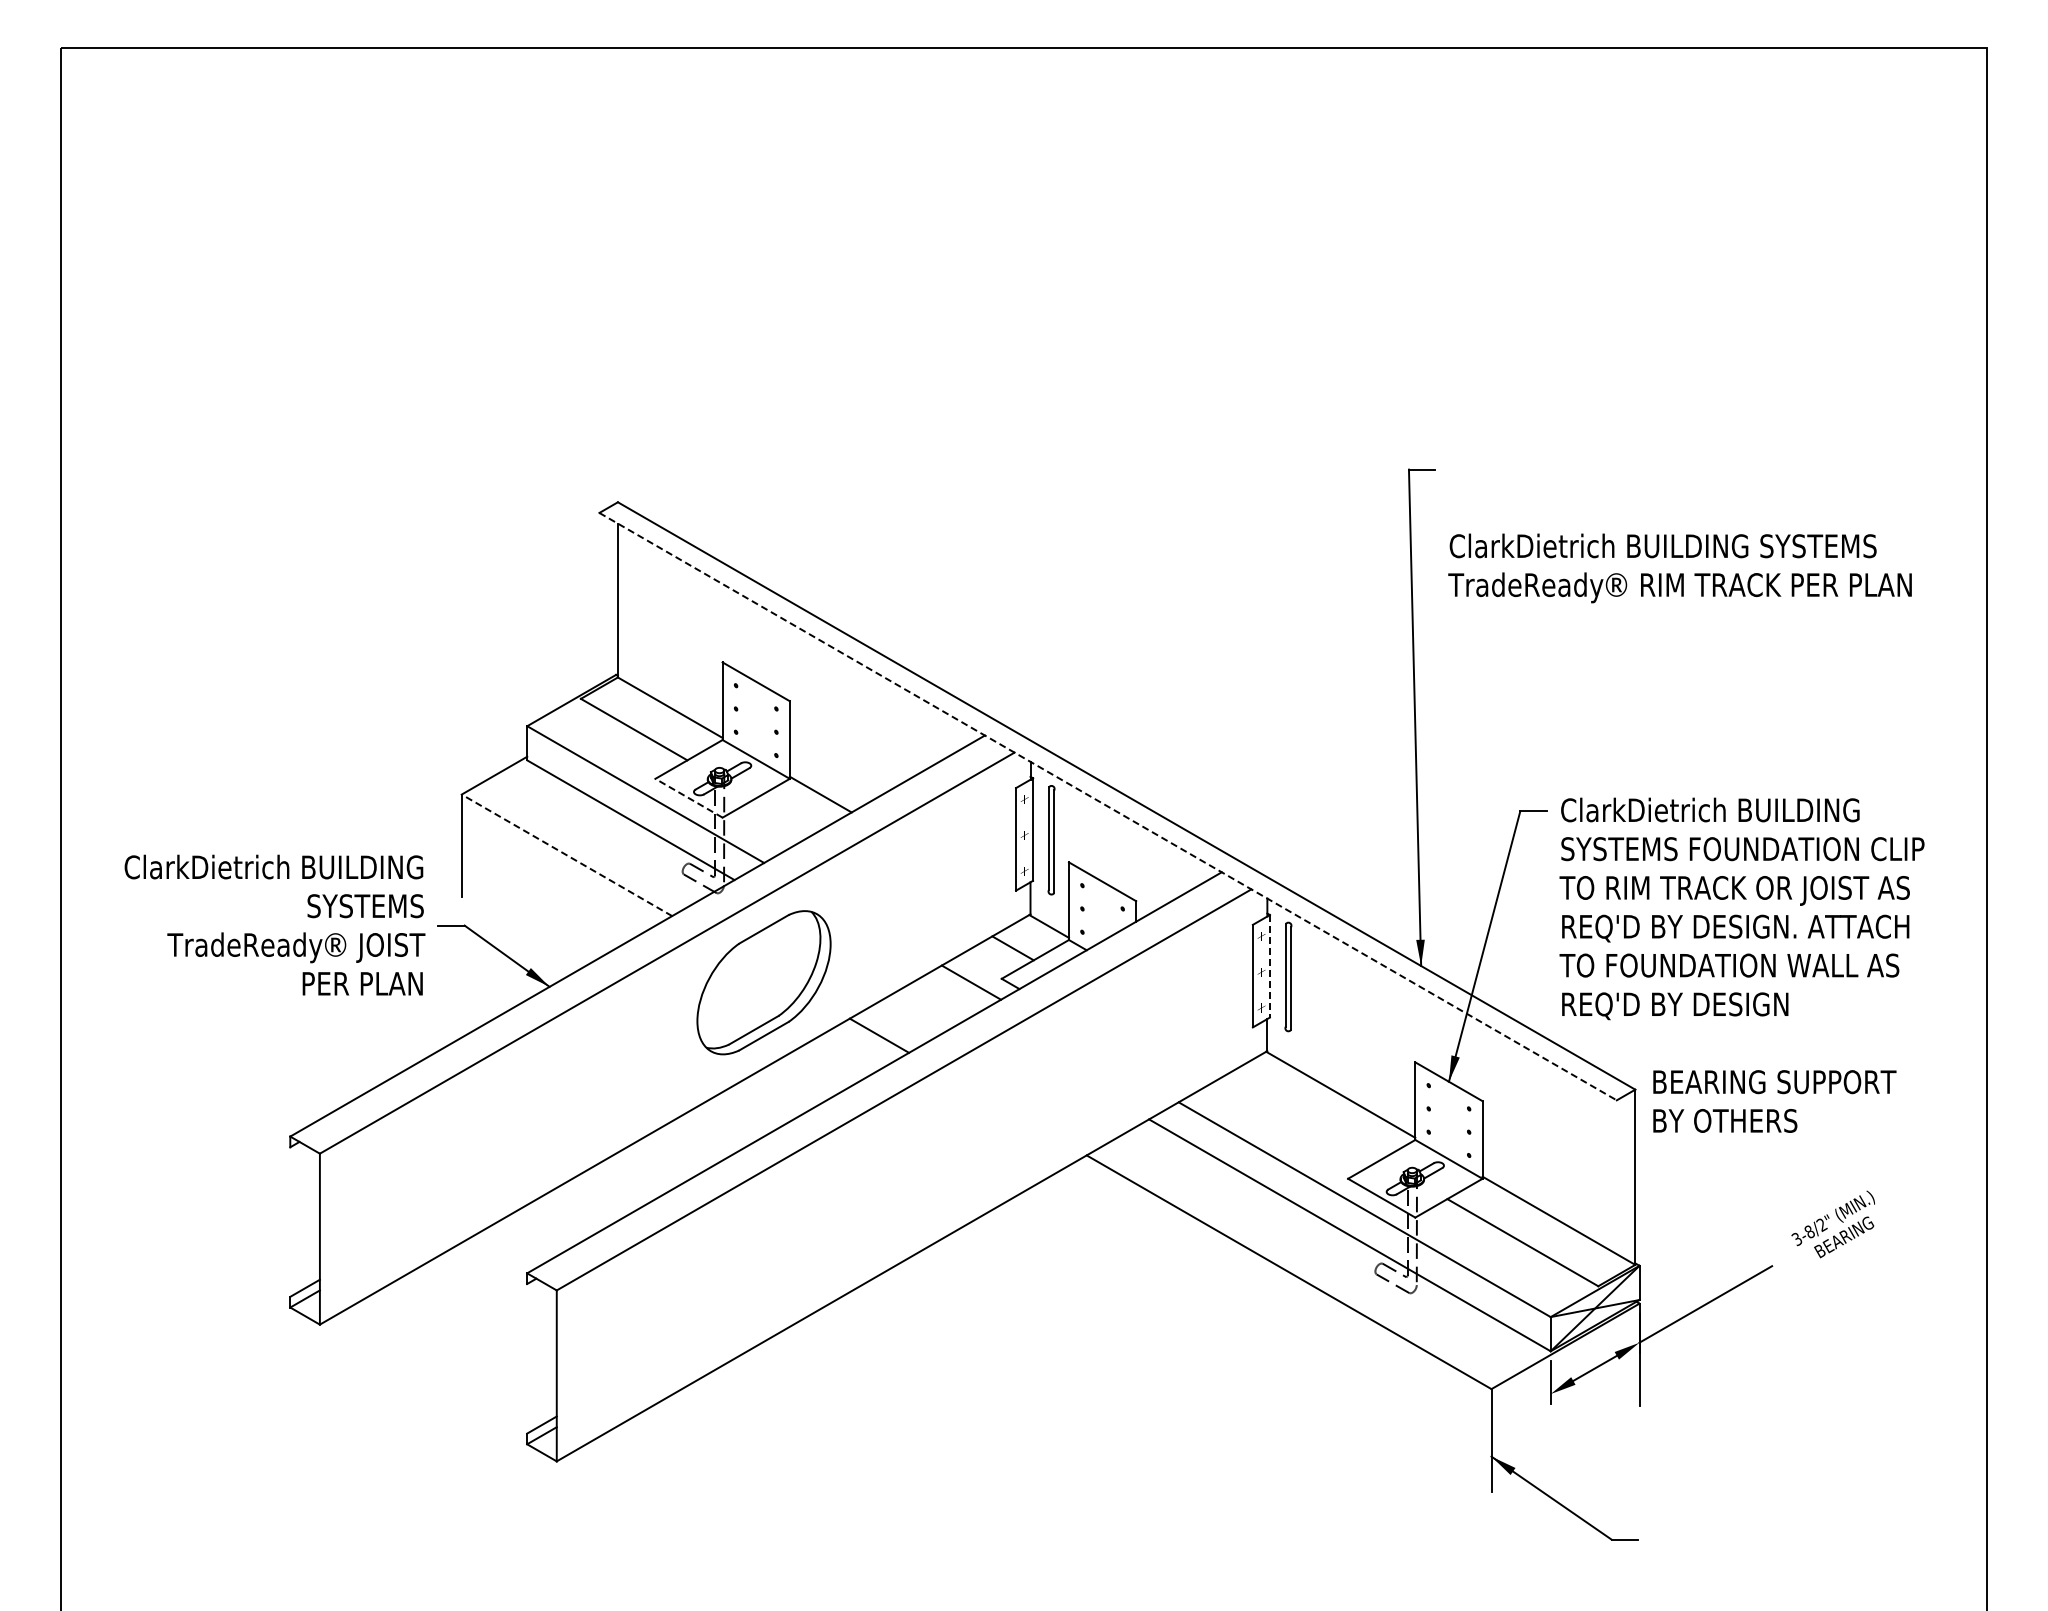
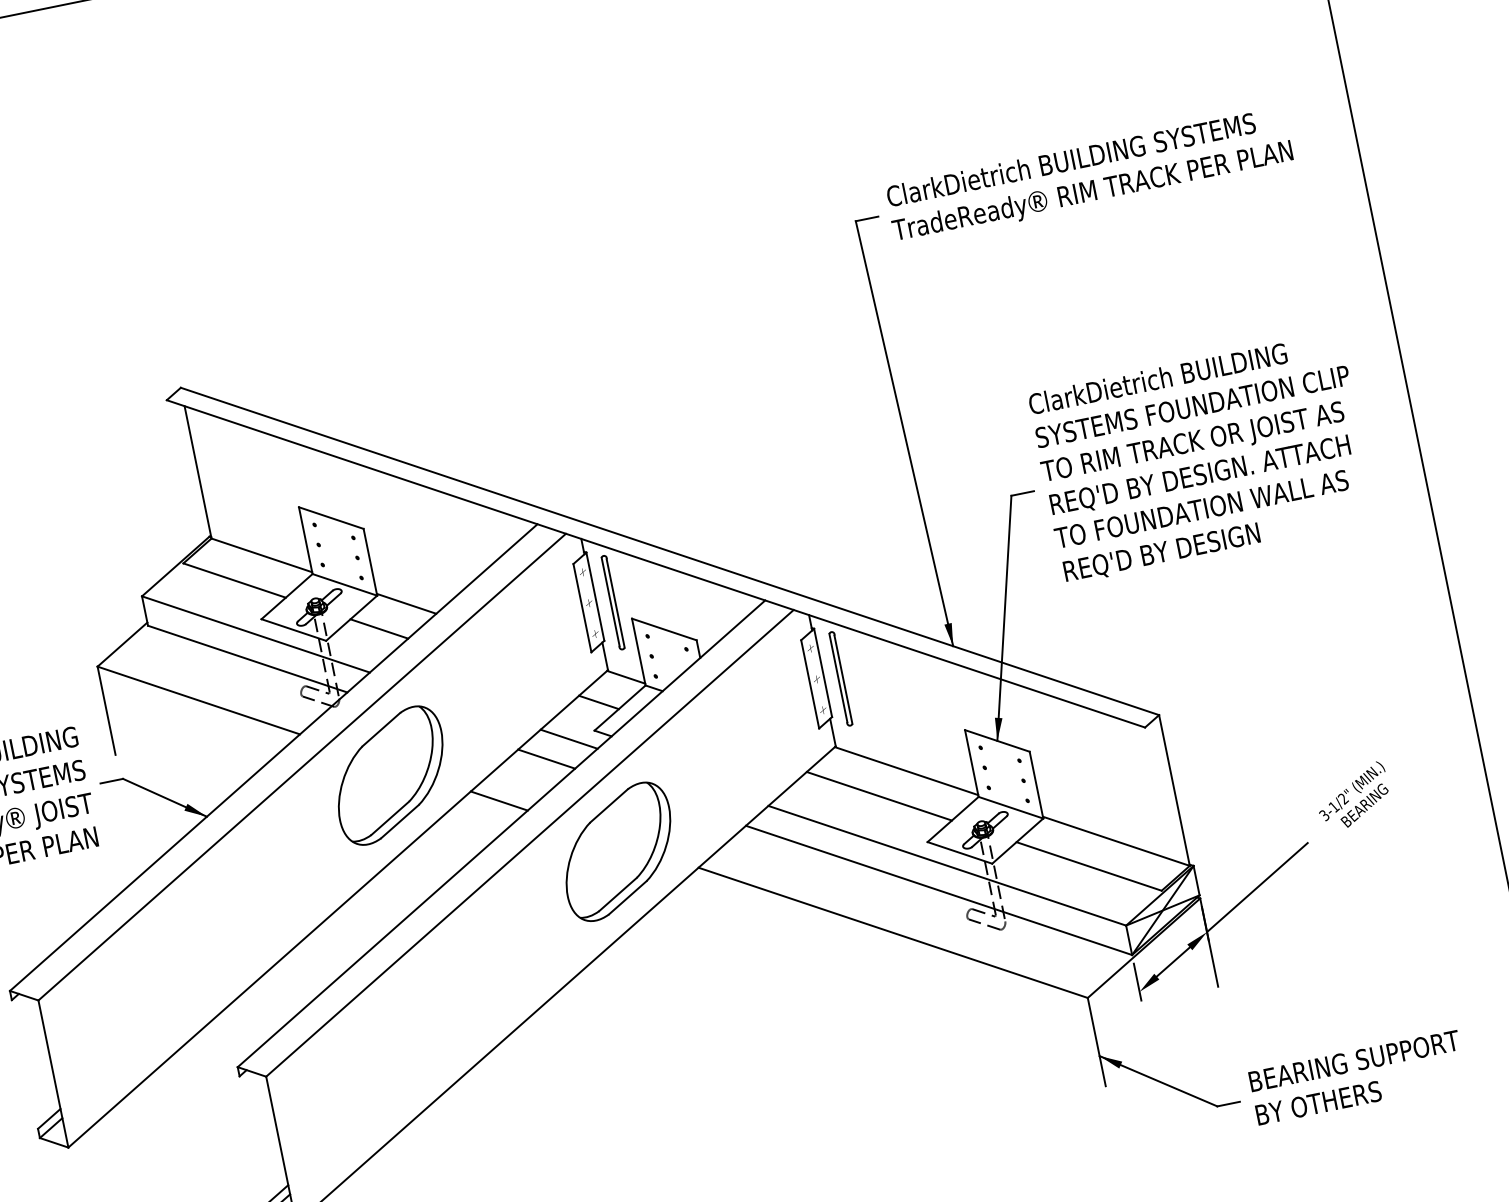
text: (1679, 568) -> (1089, 176), moved
line: (689, 798) -> (294, 630), dashed -> solid
line: (1108, 806) -> (656, 563), dashed -> solid
line: (784, 816) -> (379, 629), added
line: (566, 855) -> (198, 700), dashed -> solid
text: (1741, 908) -> (1201, 458), moved
line: (1269, 966) -> (822, 673), dashed -> solid
line: (941, 999) -> (546, 758), added
text: (1774, 1101) -> (1357, 1077), moved
line: (1304, 1116) -> (879, 796), added
part: (1000, 1119) -> (618, 851), added
text: (1809, 1231) -> (1333, 806), 3-8/2" -> 3-1/2"

